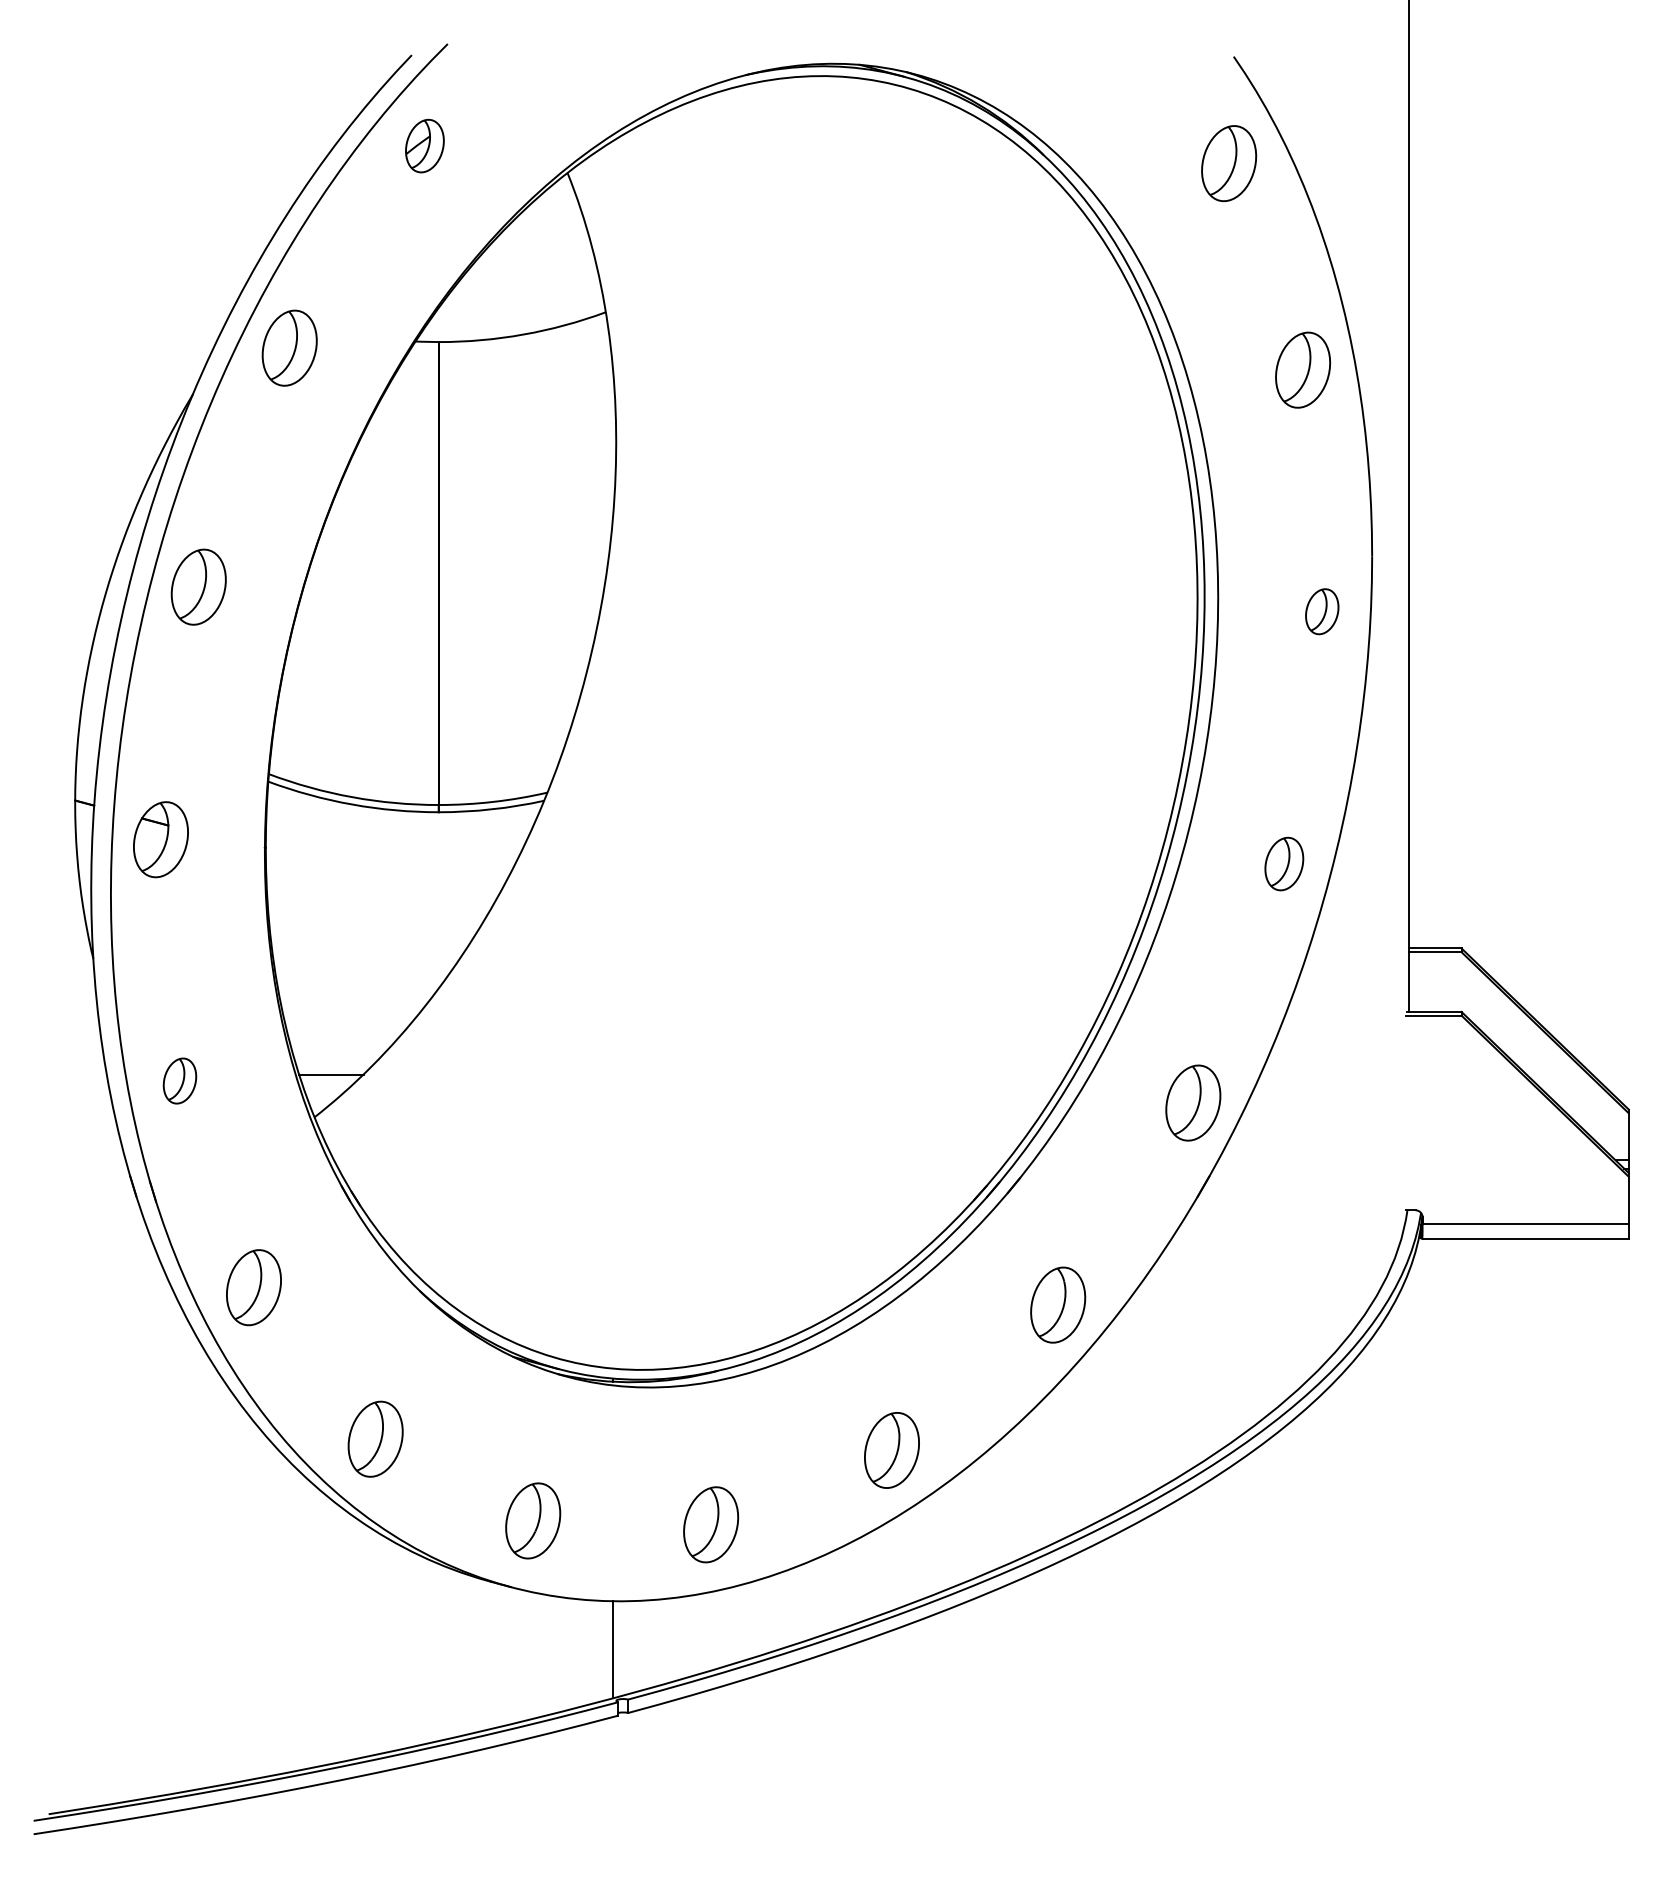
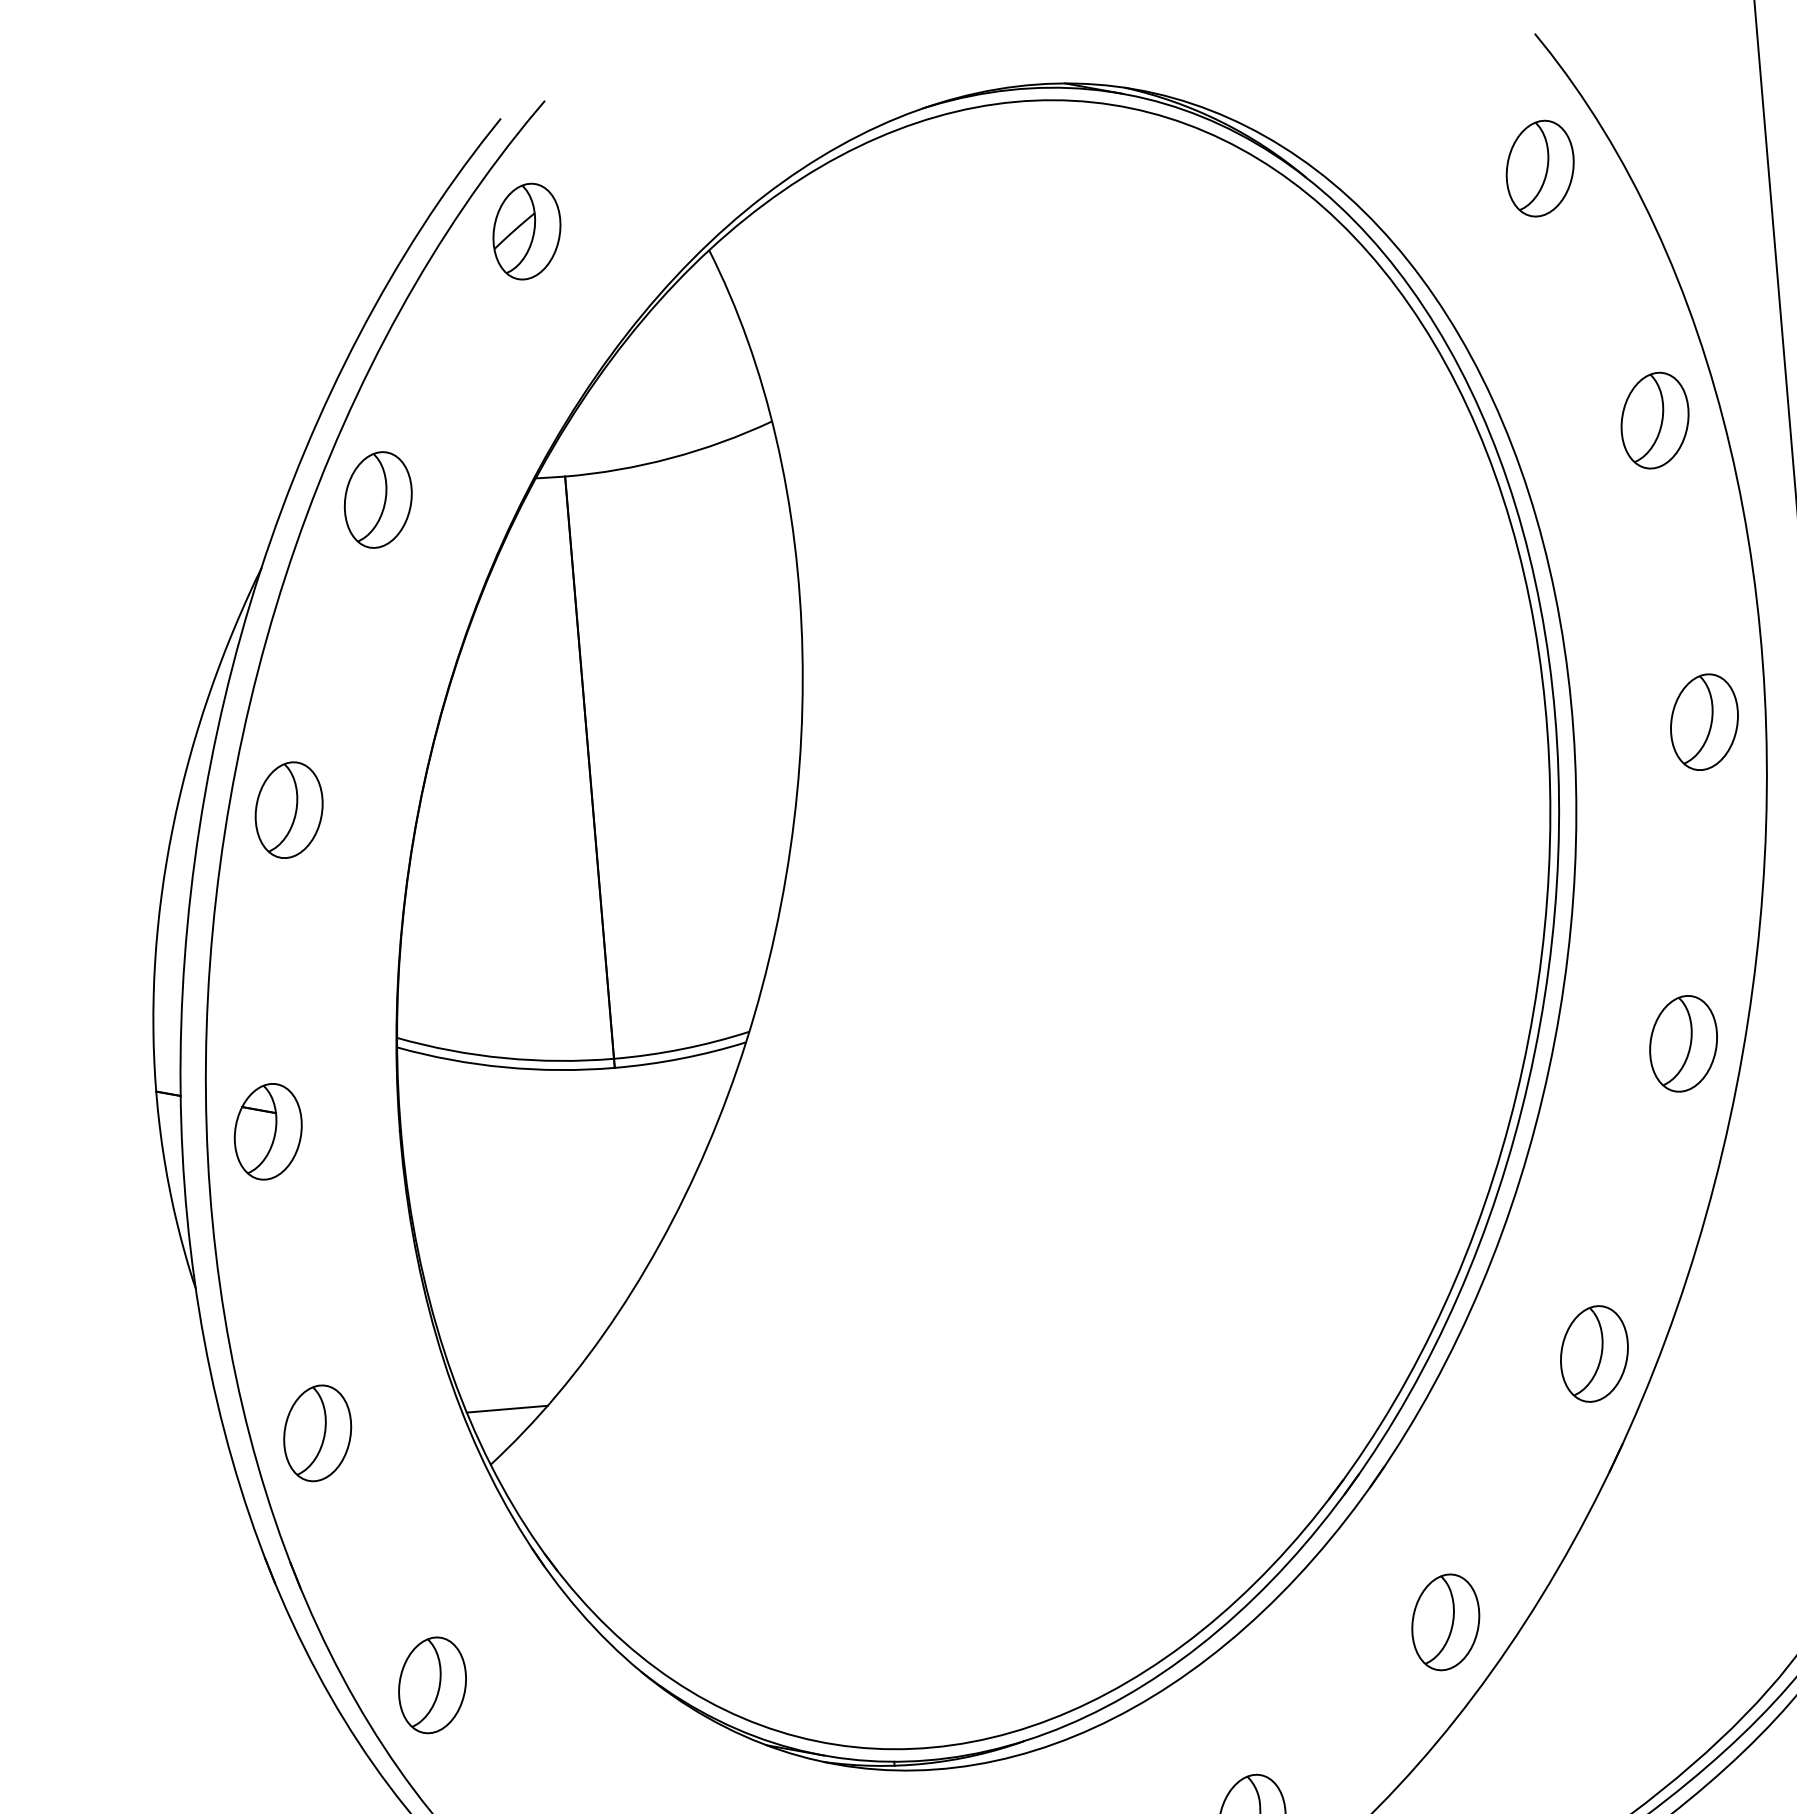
part: (424, 145) -> (526, 230), size x1.43
part: (1322, 611) -> (1704, 722), size x1.67
part: (1284, 863) -> (1683, 1043), size x1.43
part: (179, 1080) -> (316, 1432), size x1.67

